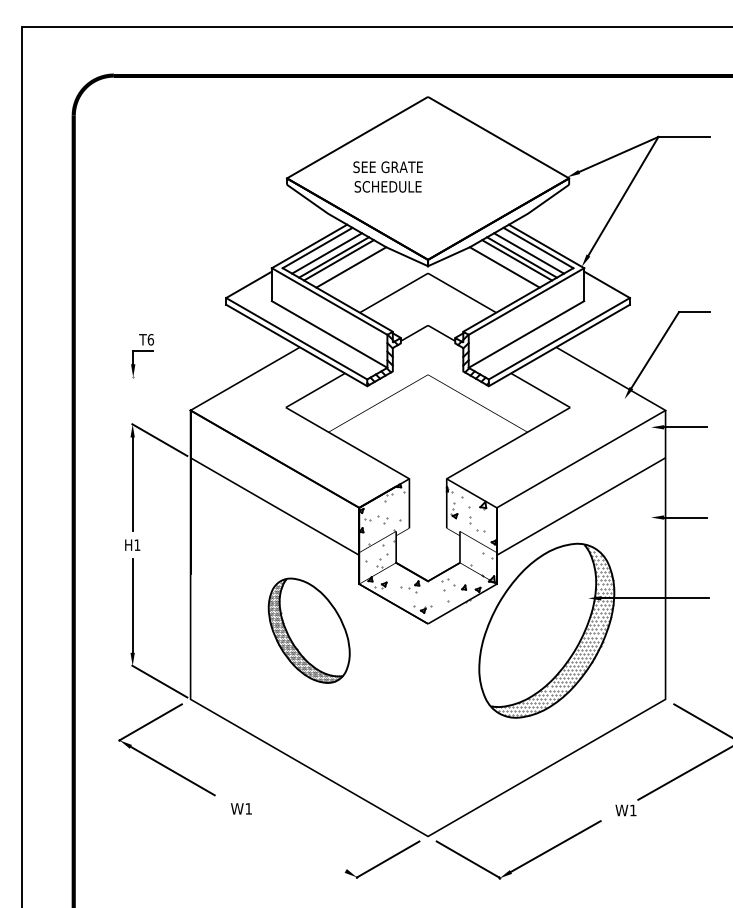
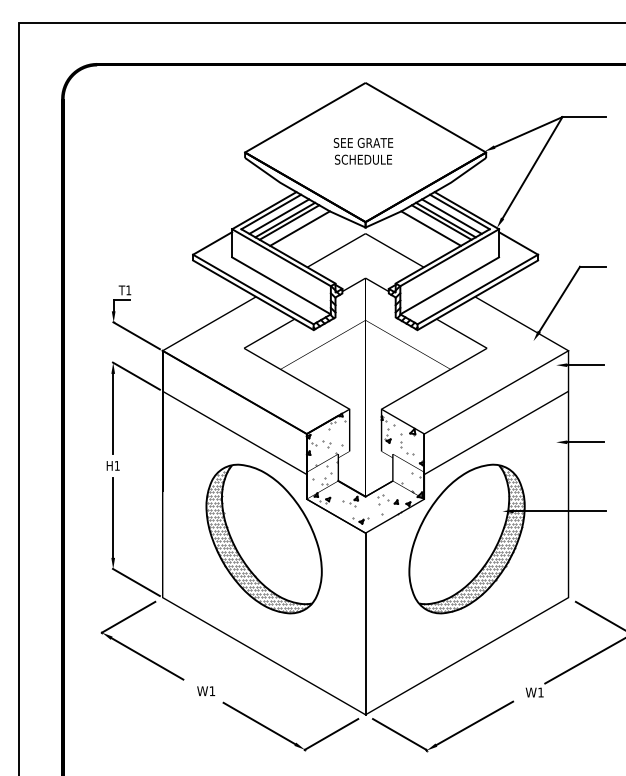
text: (388, 177) -> (363, 151), moved
text: (150, 339) -> (128, 290), T6 -> T1
line: (159, 392) -> (136, 335), added
part: (308, 630) -> (263, 538), size x1.67
line: (427, 729) -> (365, 623), added
line: (303, 846) -> (259, 723), added

